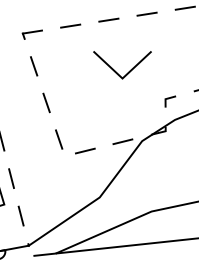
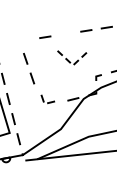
line: (108, 19) -> (65, 33), removed
part: (31, 34) -> (24, 41), removed
line: (123, 78) -> (73, 65), solid -> dashed
part: (74, 142) -> (47, 99), size x0.6

